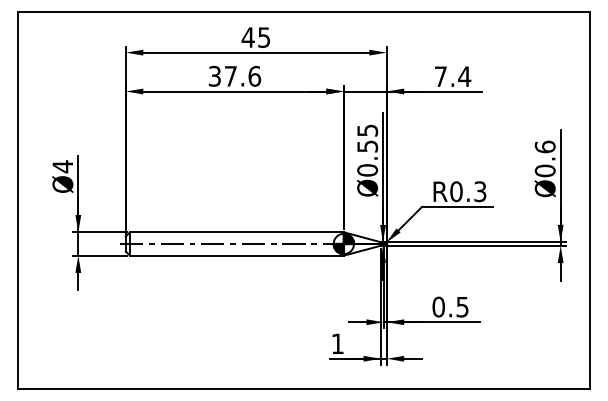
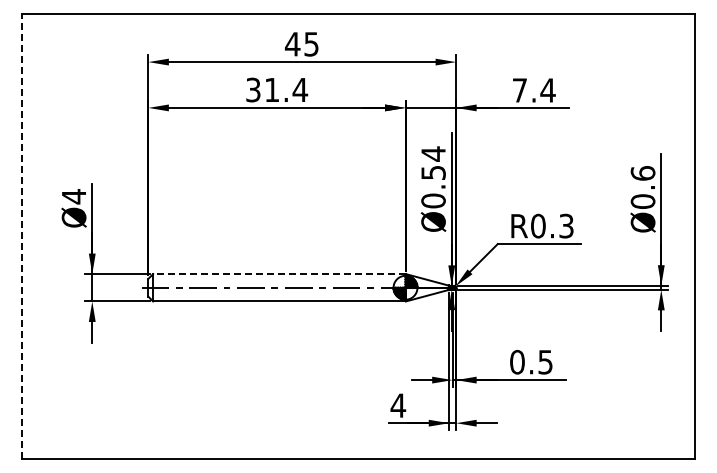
text: (242, 75) -> (286, 89), 37.6 -> 31.4
text: (367, 130) -> (433, 153), Ø0.55 -> Ø0.54
line: (18, 200) -> (21, 236), solid -> dashed
line: (236, 232) -> (278, 274), solid -> dashed
text: (337, 343) -> (398, 405), 1 -> 4

